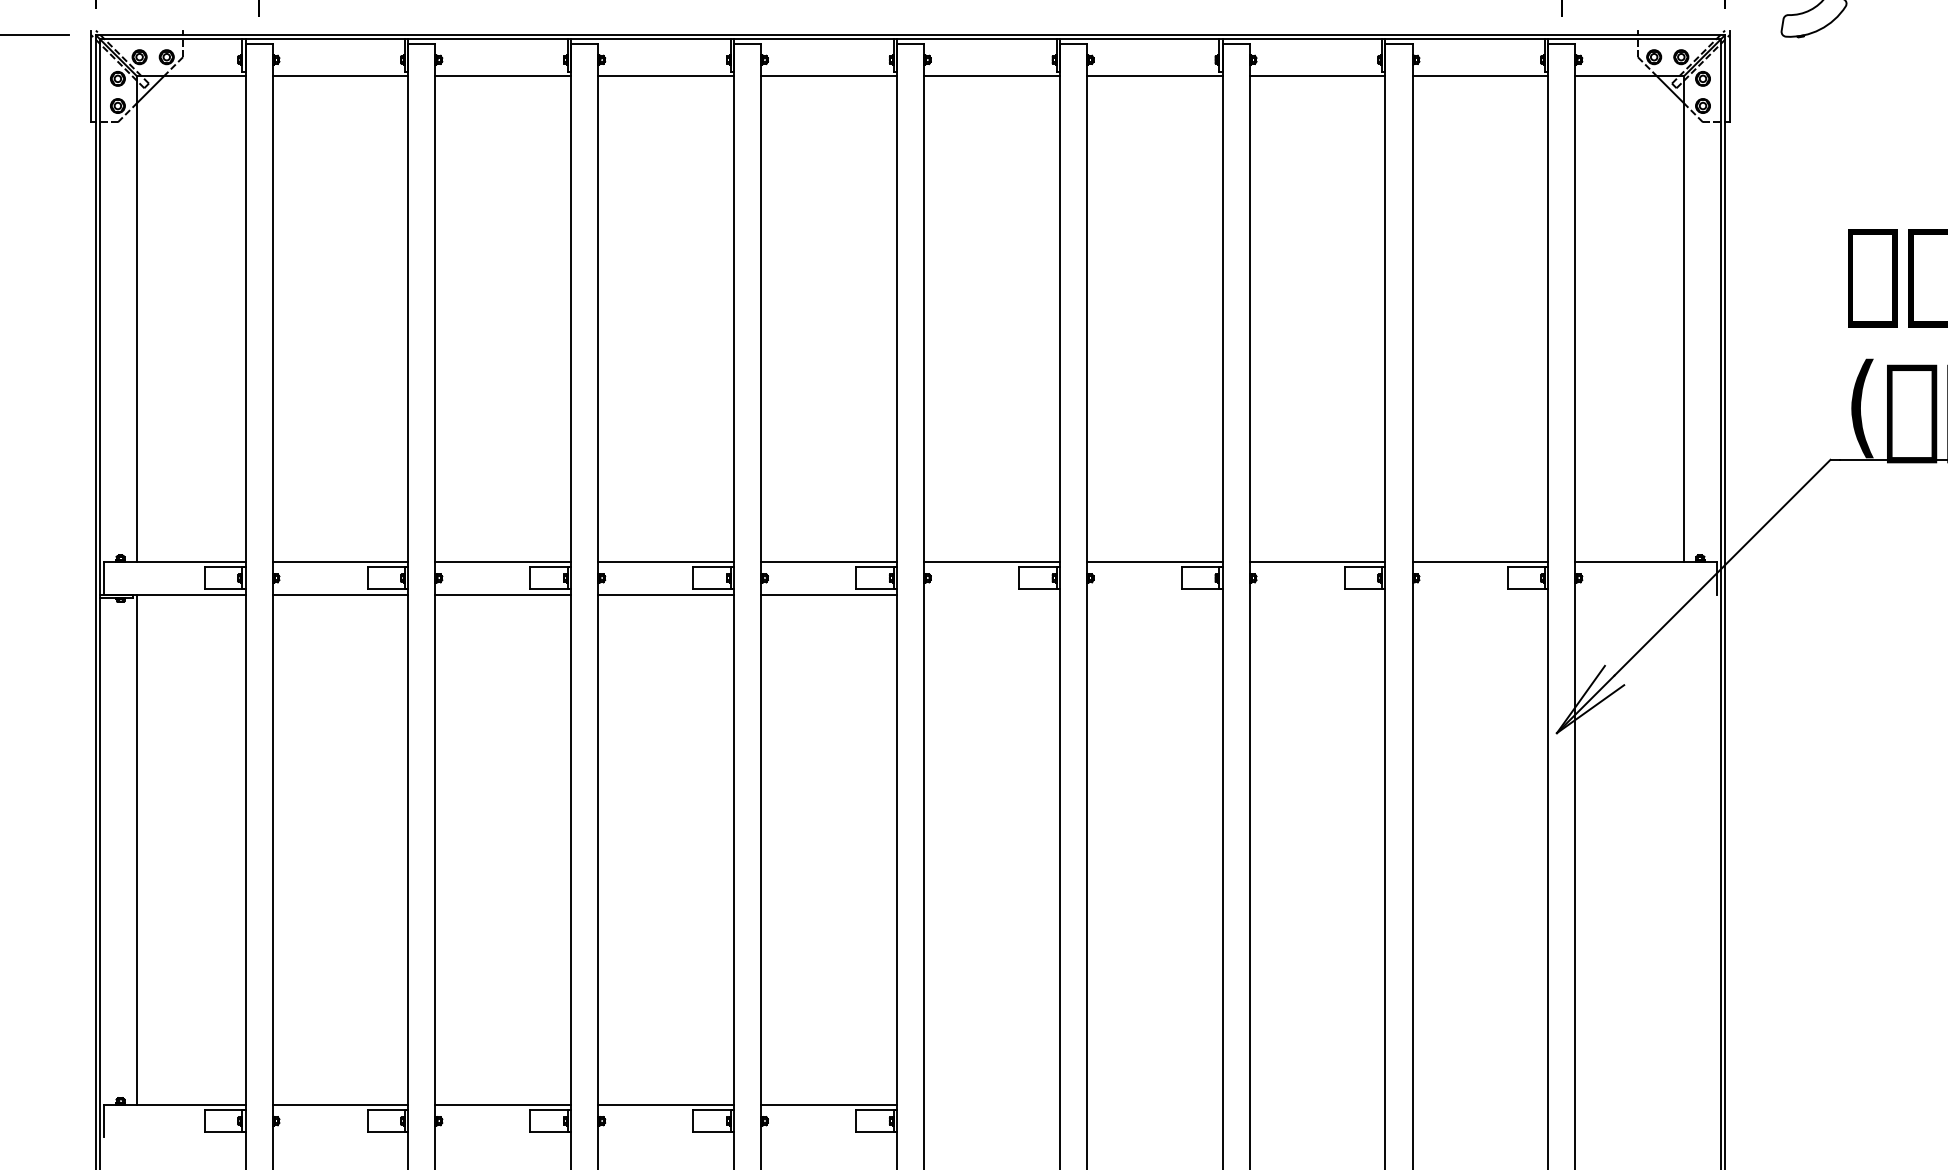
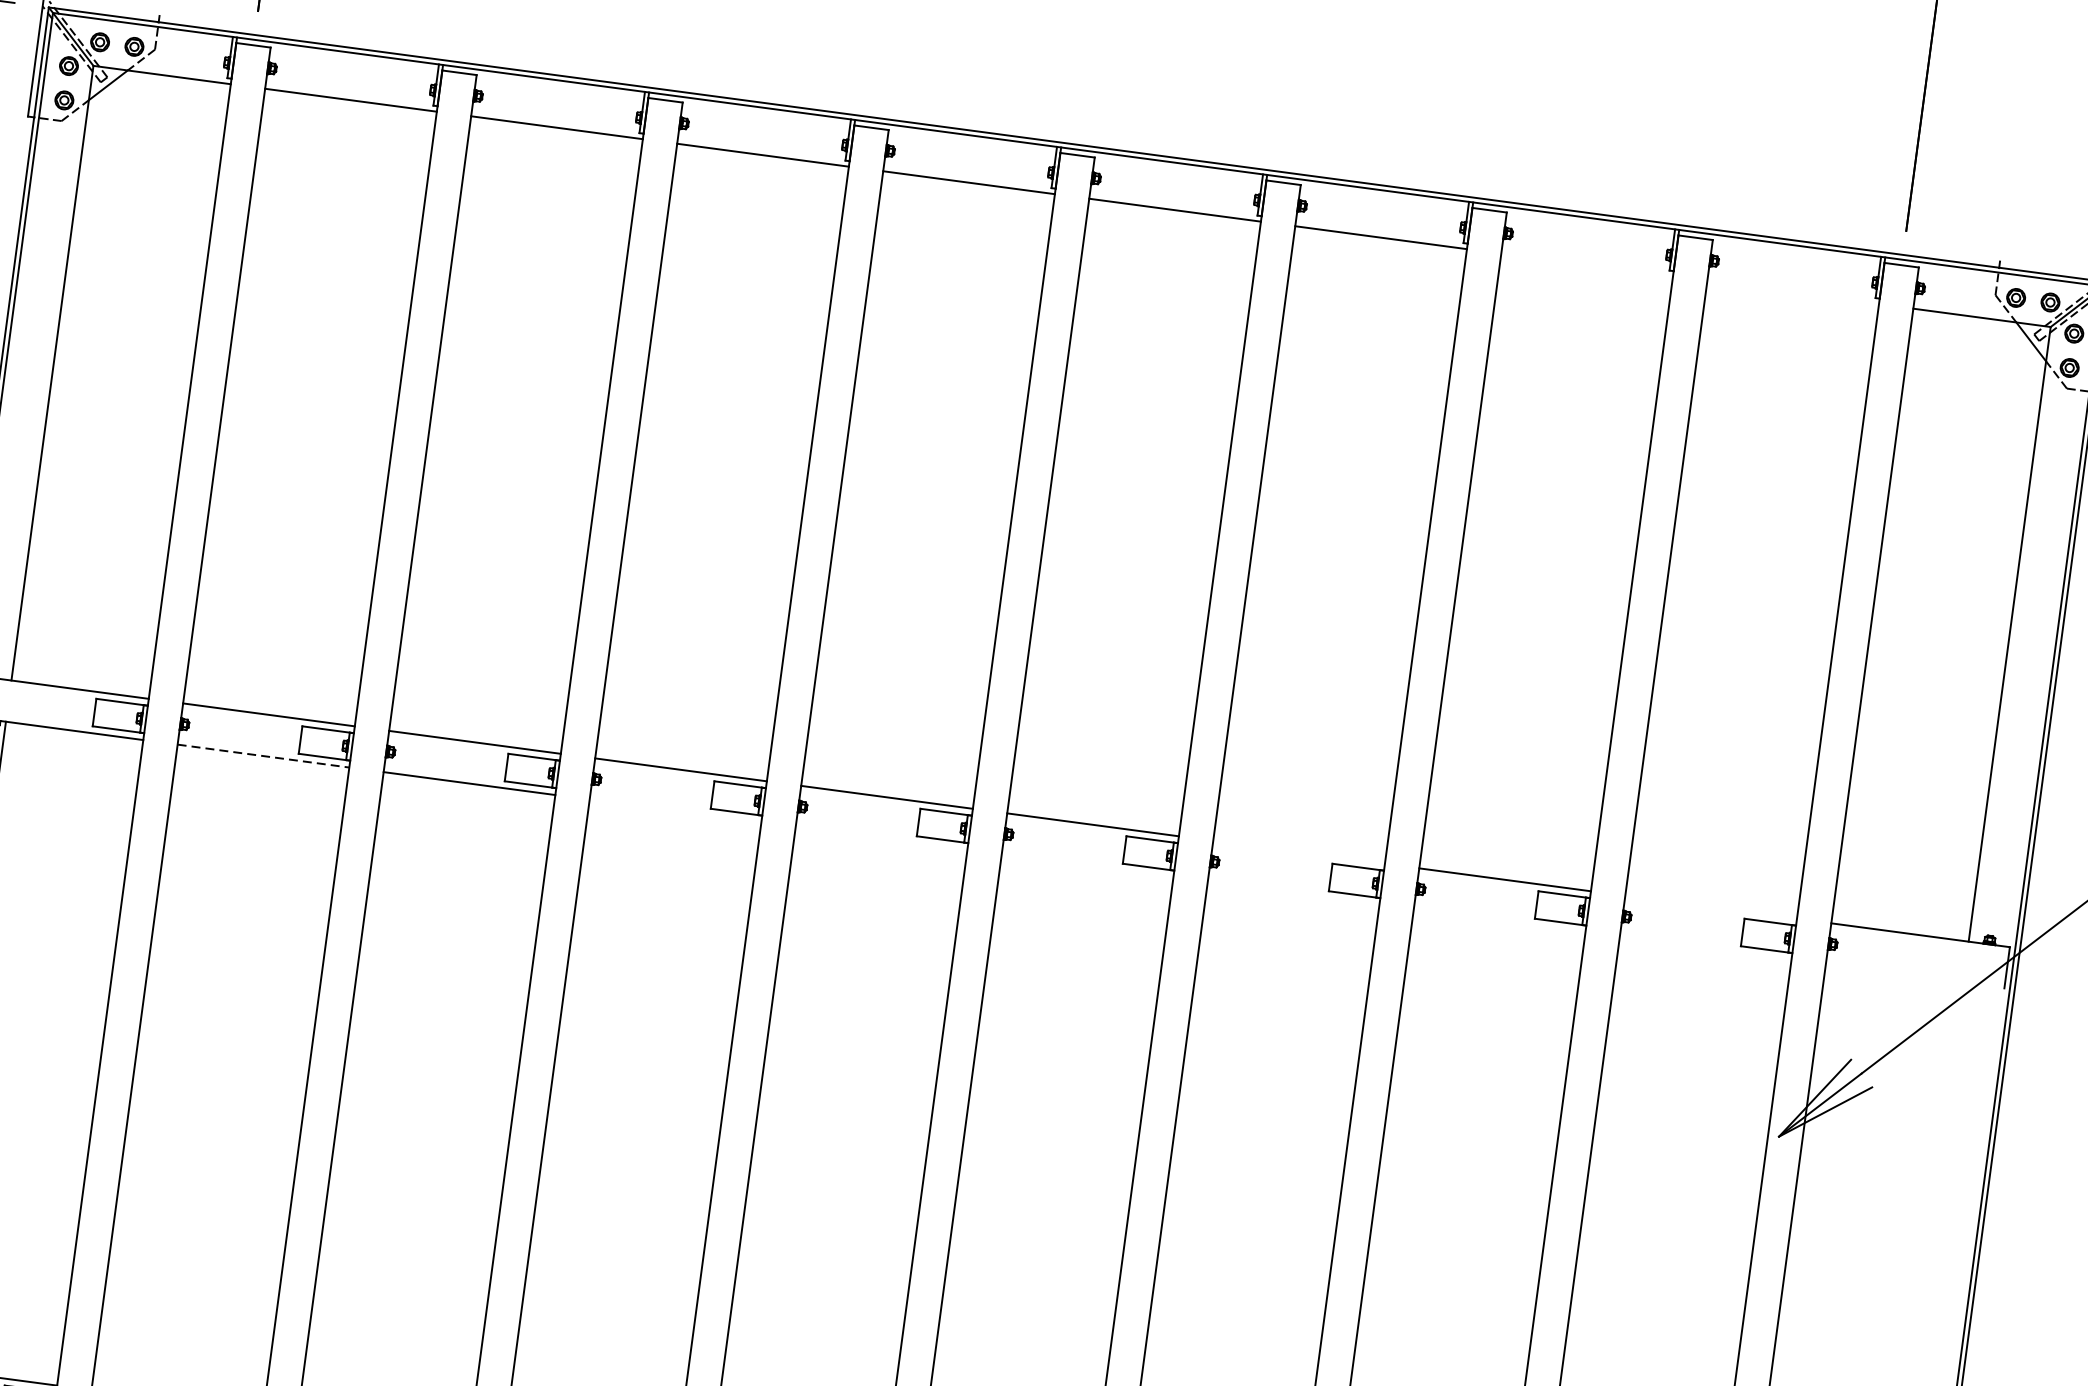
line: (1317, 76) -> (1586, 265), removed
line: (1480, 76) -> (1793, 293), removed
line: (1154, 562) -> (1298, 852), removed
line: (1480, 562) -> (1711, 907), removed
line: (340, 594) -> (263, 755), solid -> dashed
line: (666, 594) -> (675, 810), removed
line: (828, 594) -> (880, 838), removed

